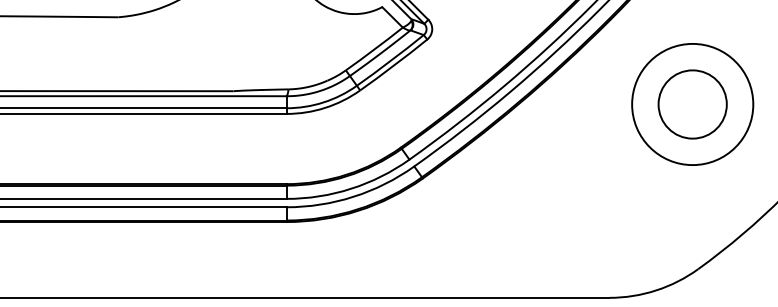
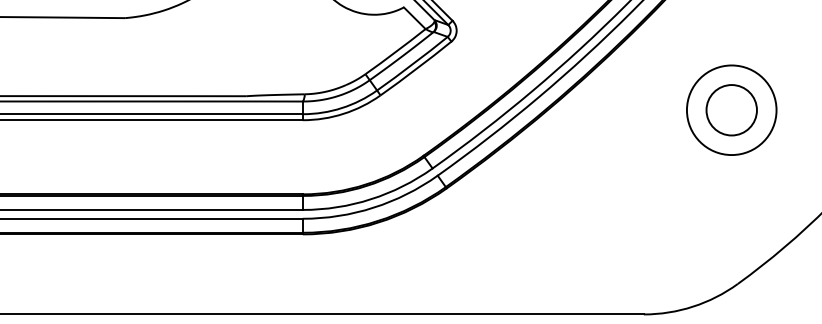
circle: (692, 104) -> (731, 110), size x0.7
circle: (692, 104) -> (731, 110), size x0.7

